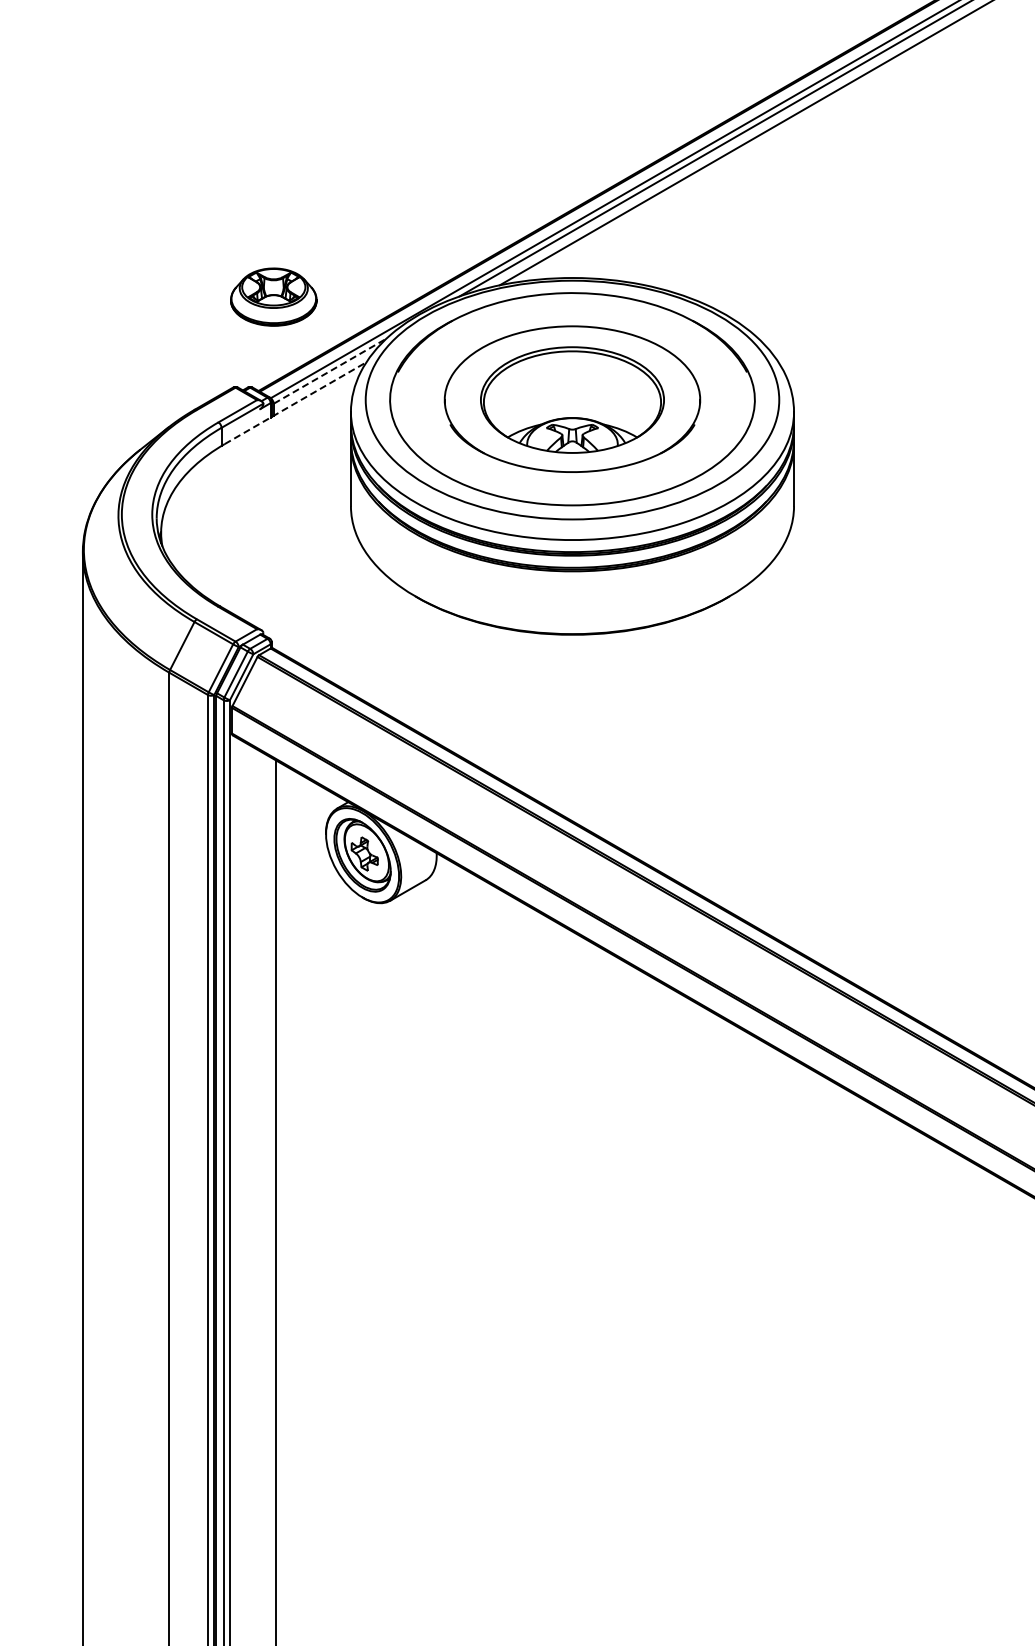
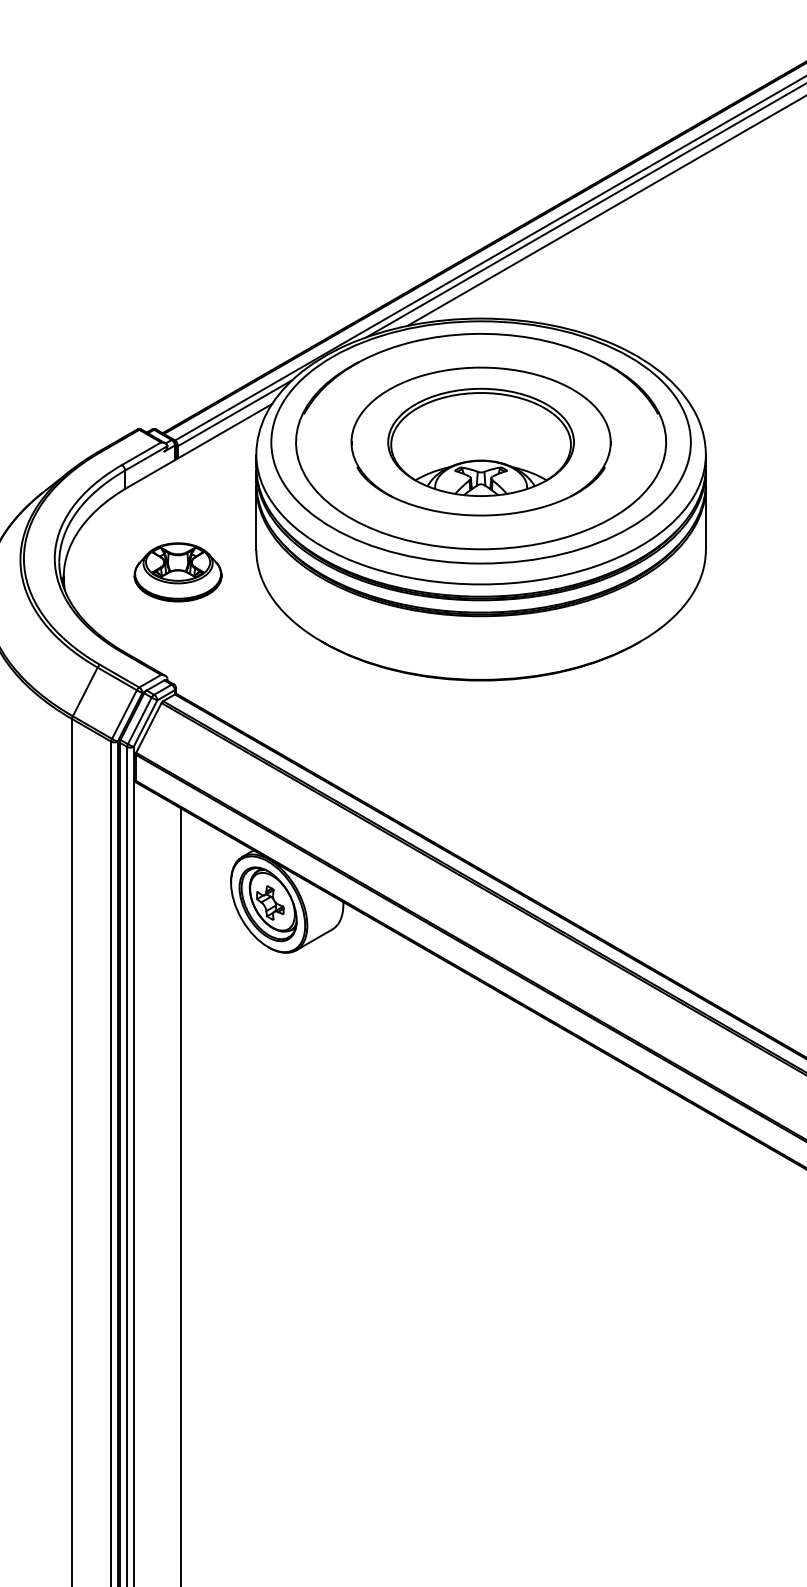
part: (273, 296) -> (177, 571), moved
line: (330, 370) -> (235, 412), dashed -> solid
line: (295, 403) -> (200, 445), dashed -> solid

